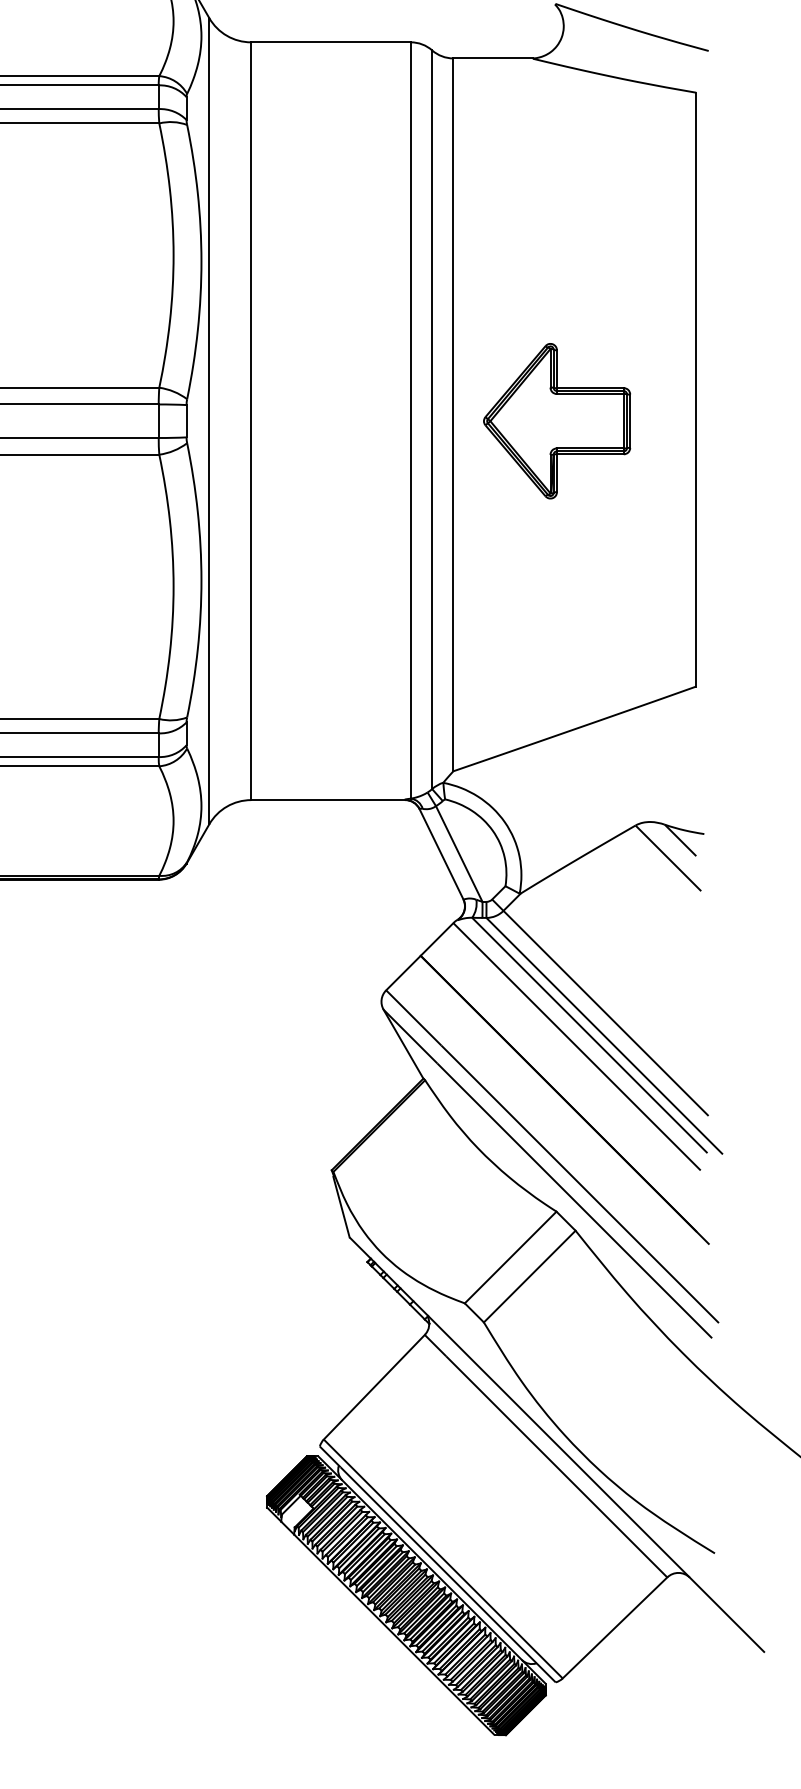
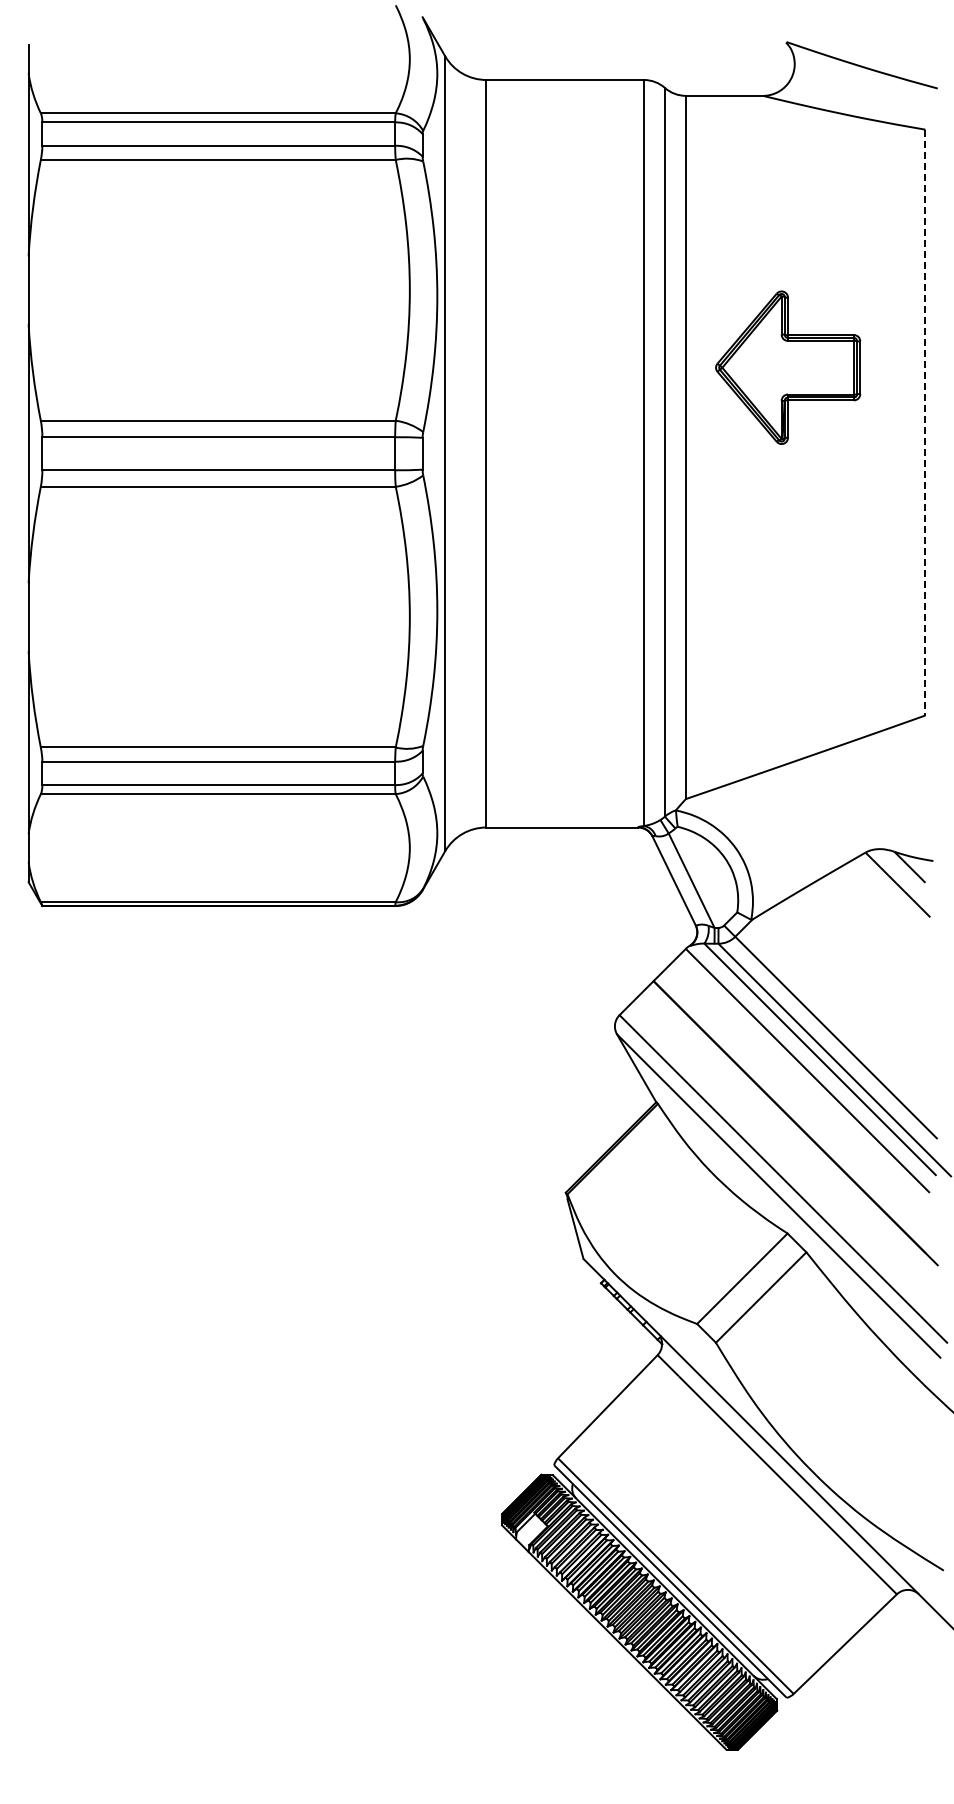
line: (696, 389) -> (925, 422), solid -> dashed
part: (557, 420) -> (788, 367), moved

